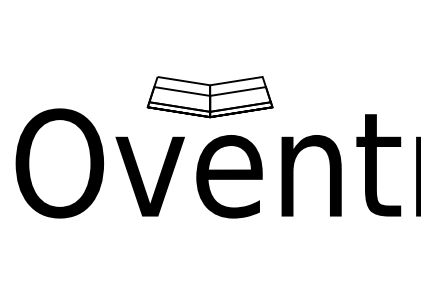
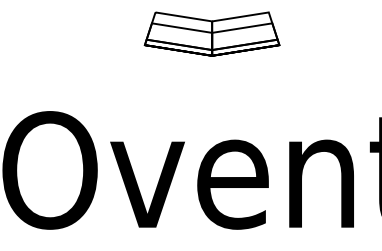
part: (209, 97) -> (211, 34), moved

